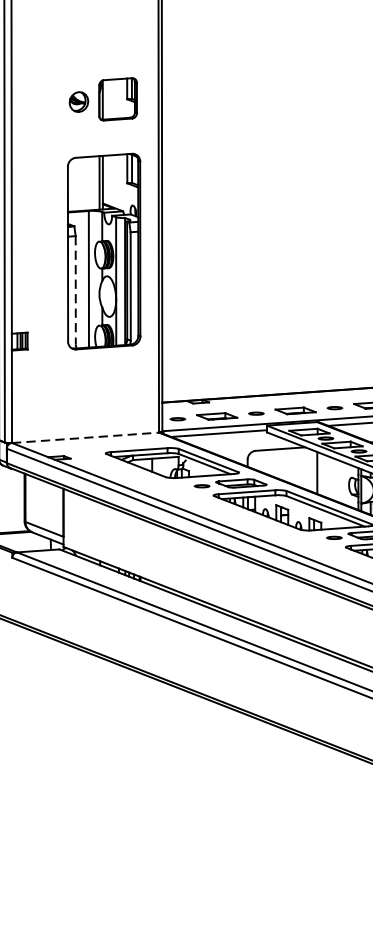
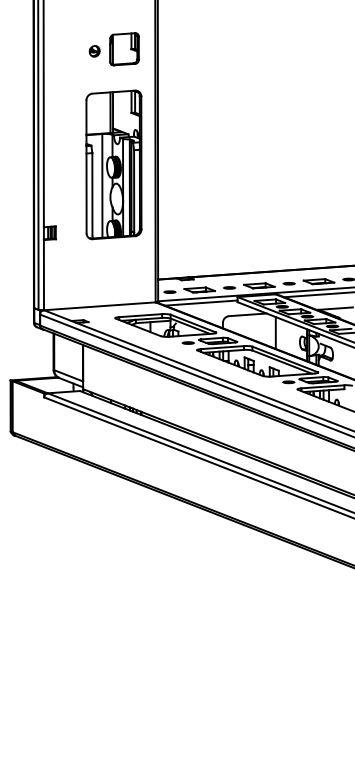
part: (78, 102) -> (94, 51), size x0.71
line: (75, 290) -> (92, 194), dashed -> solid
line: (85, 438) -> (99, 306), dashed -> solid

